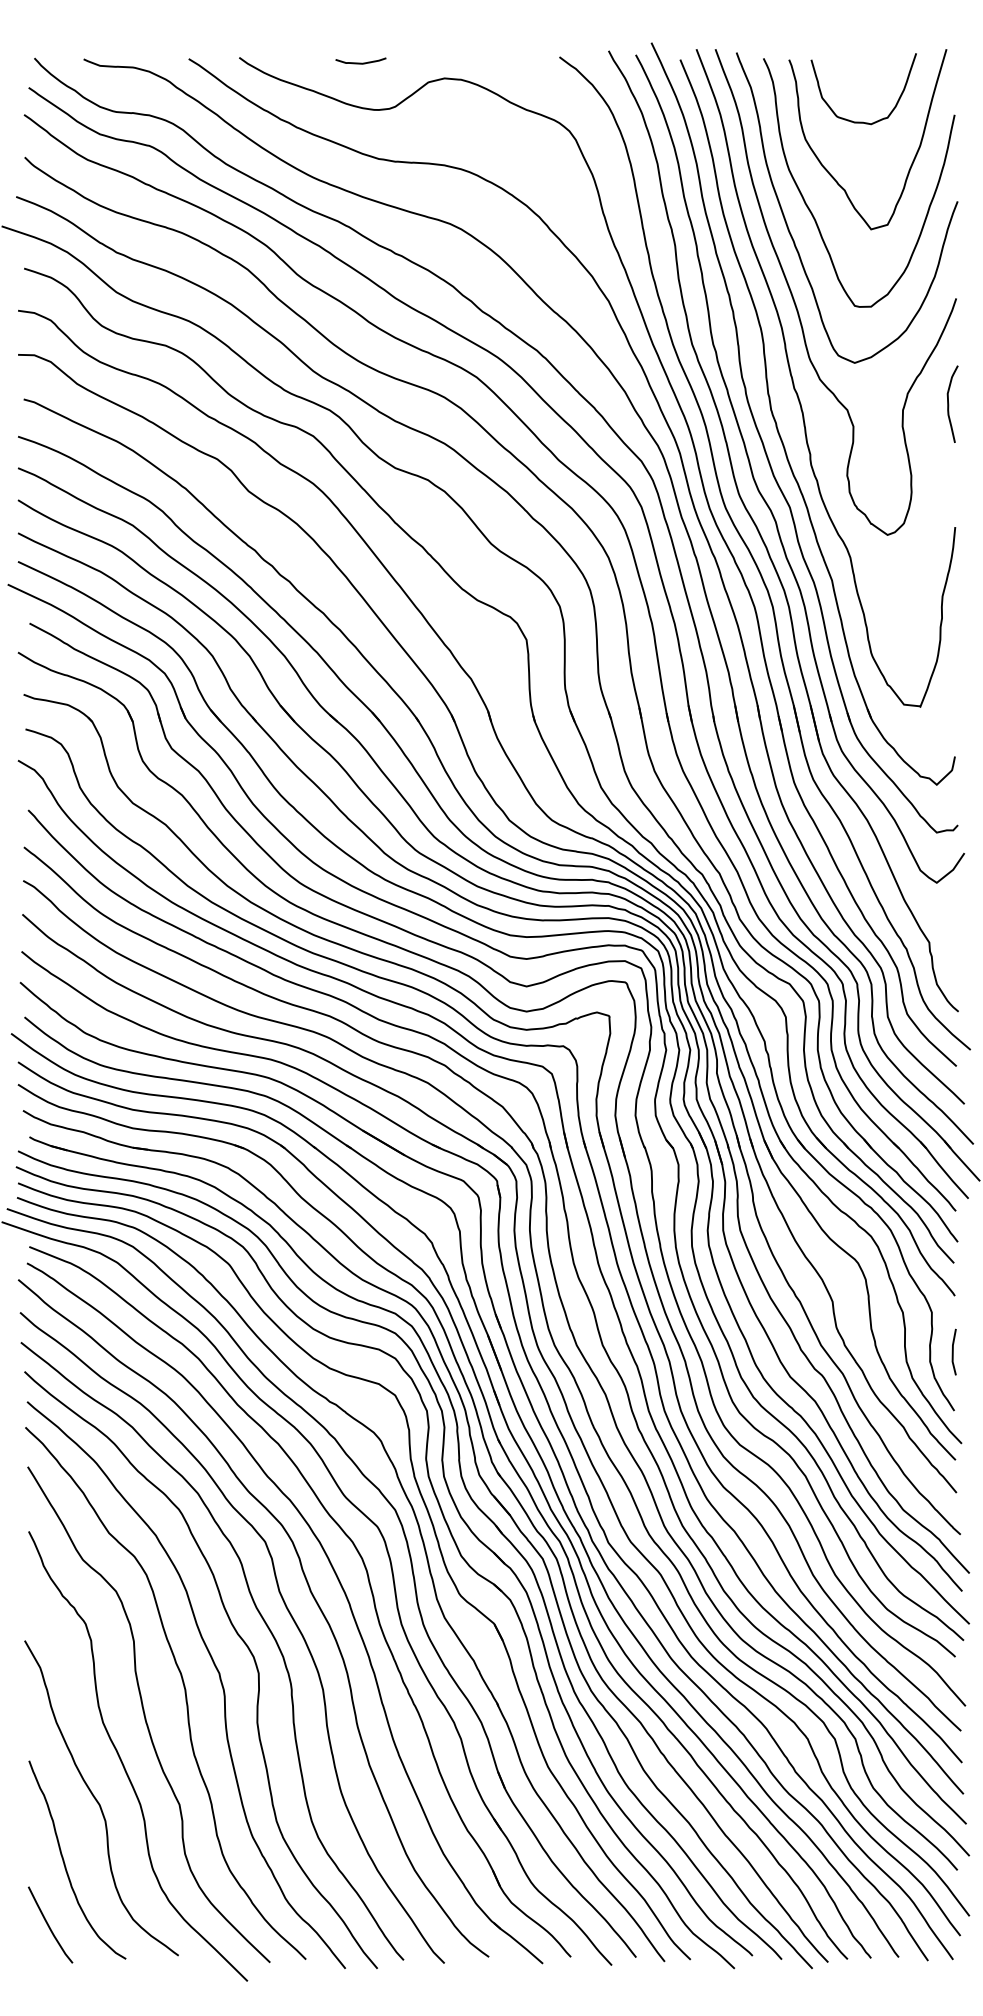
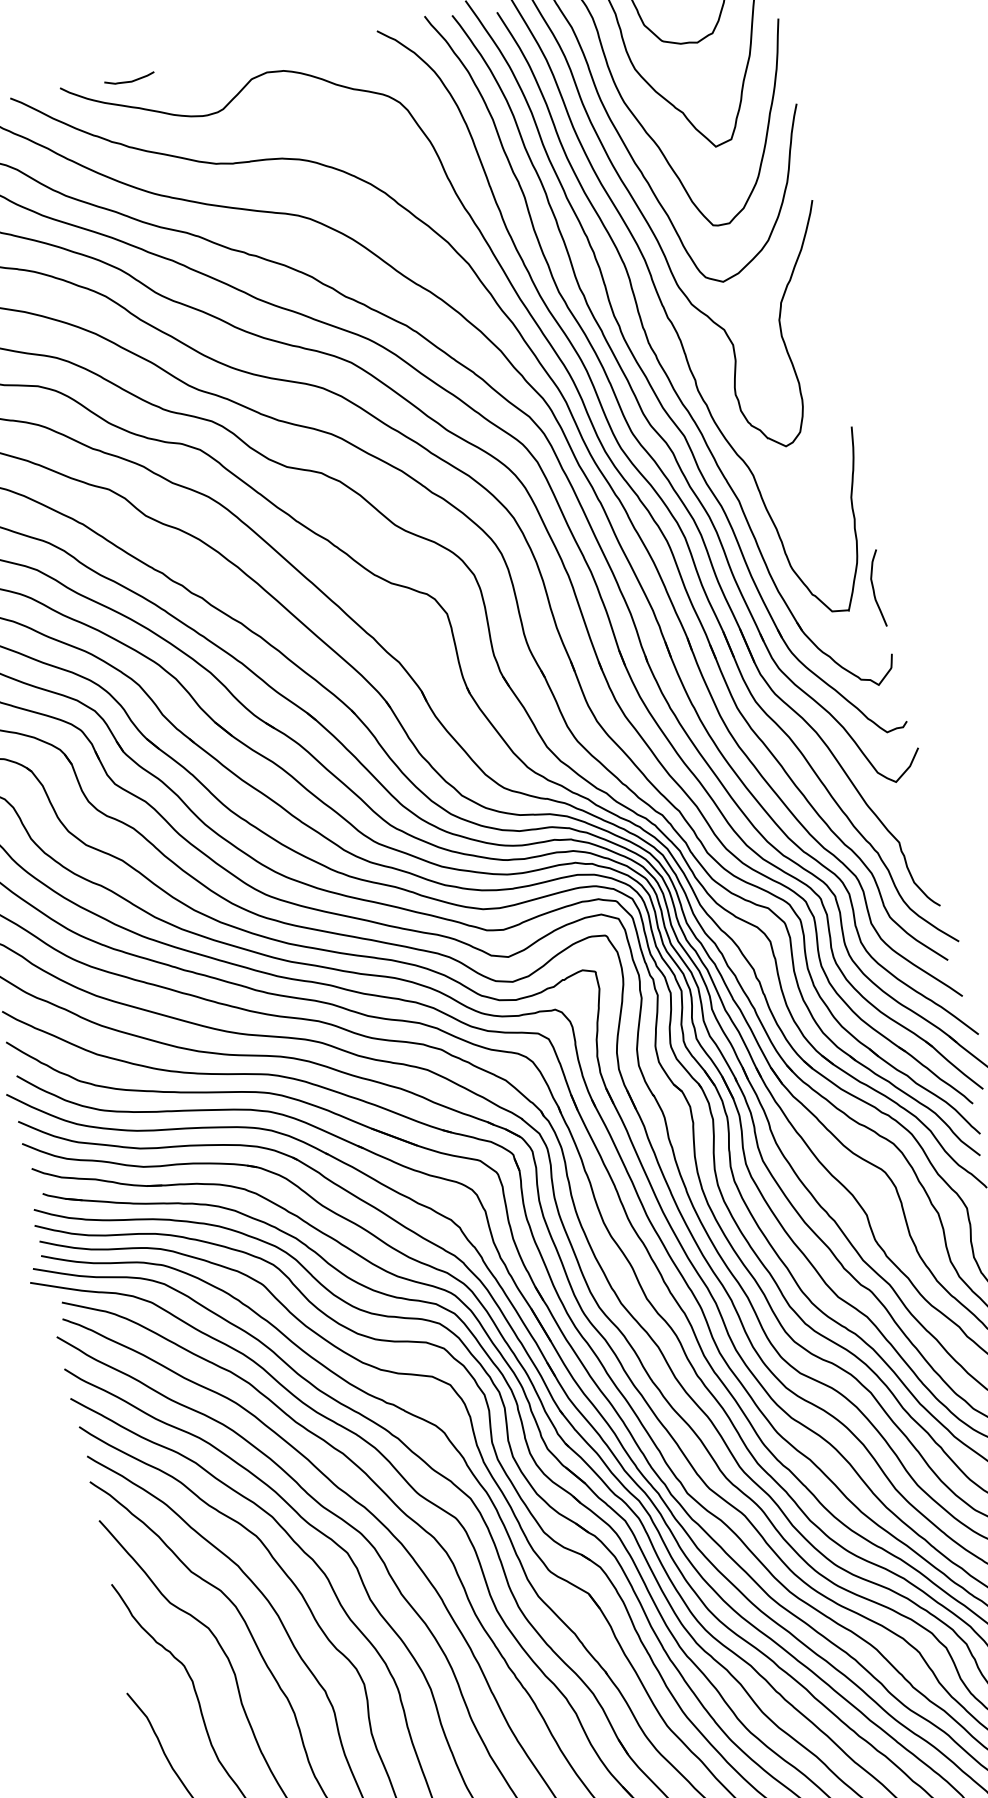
curve: (360, 62) -> (129, 80), moved
curve: (949, 403) -> (874, 588), moved

